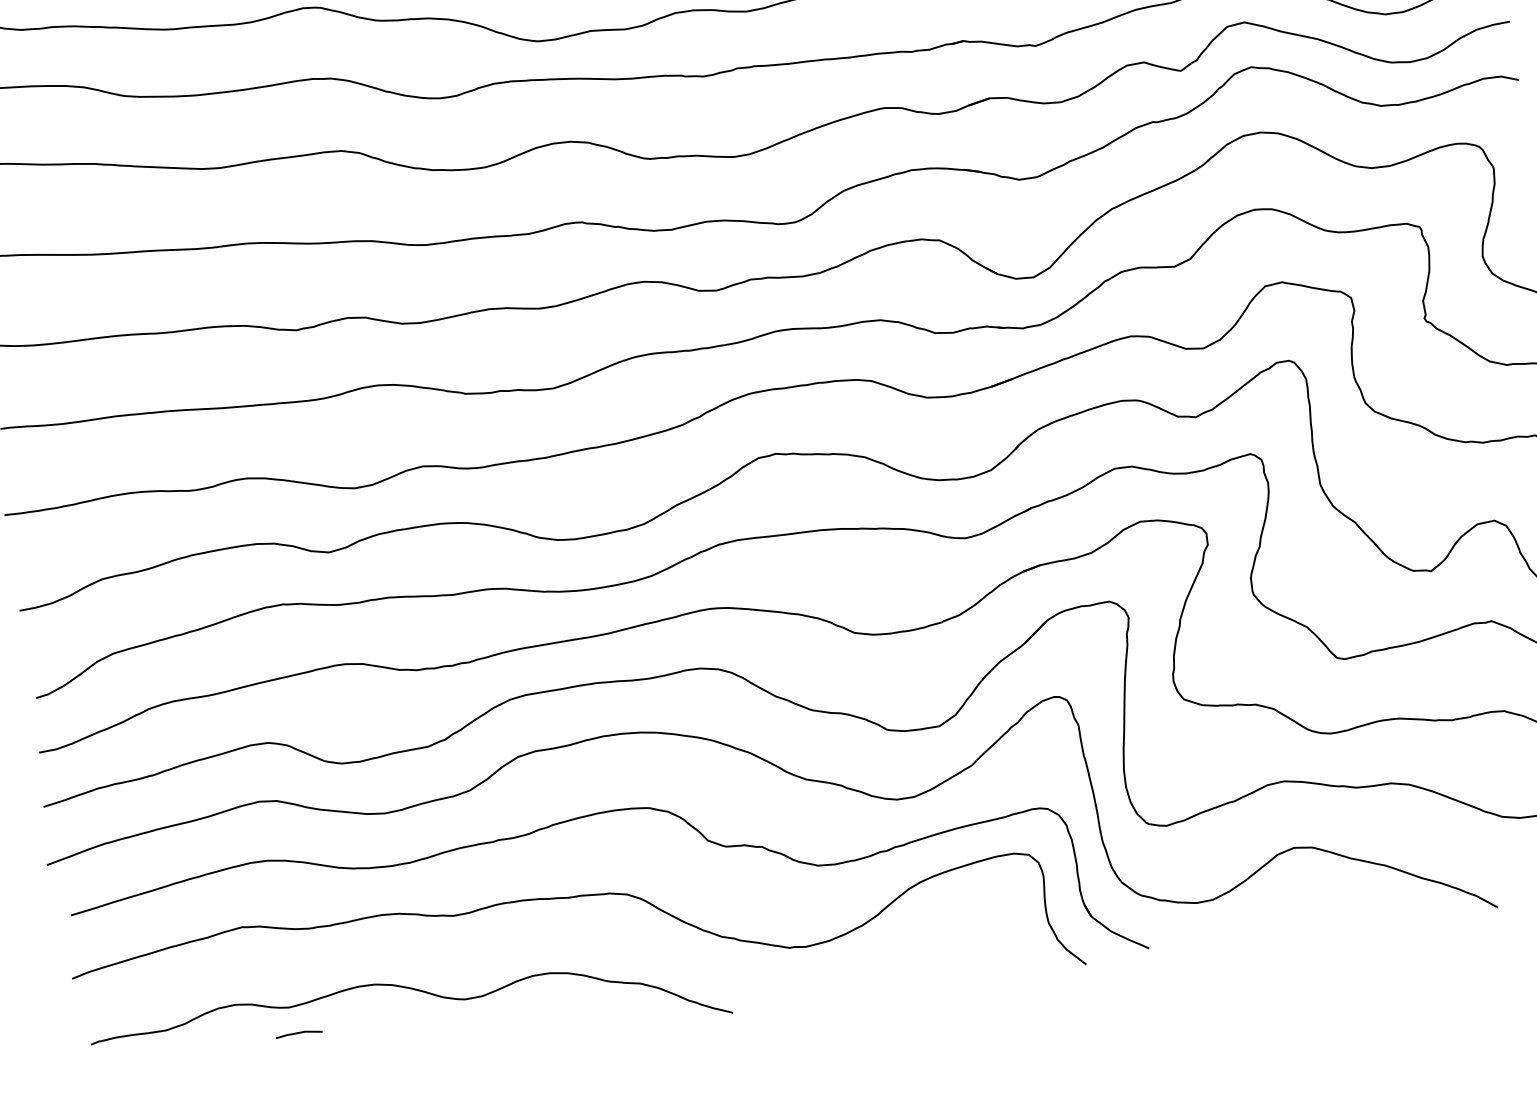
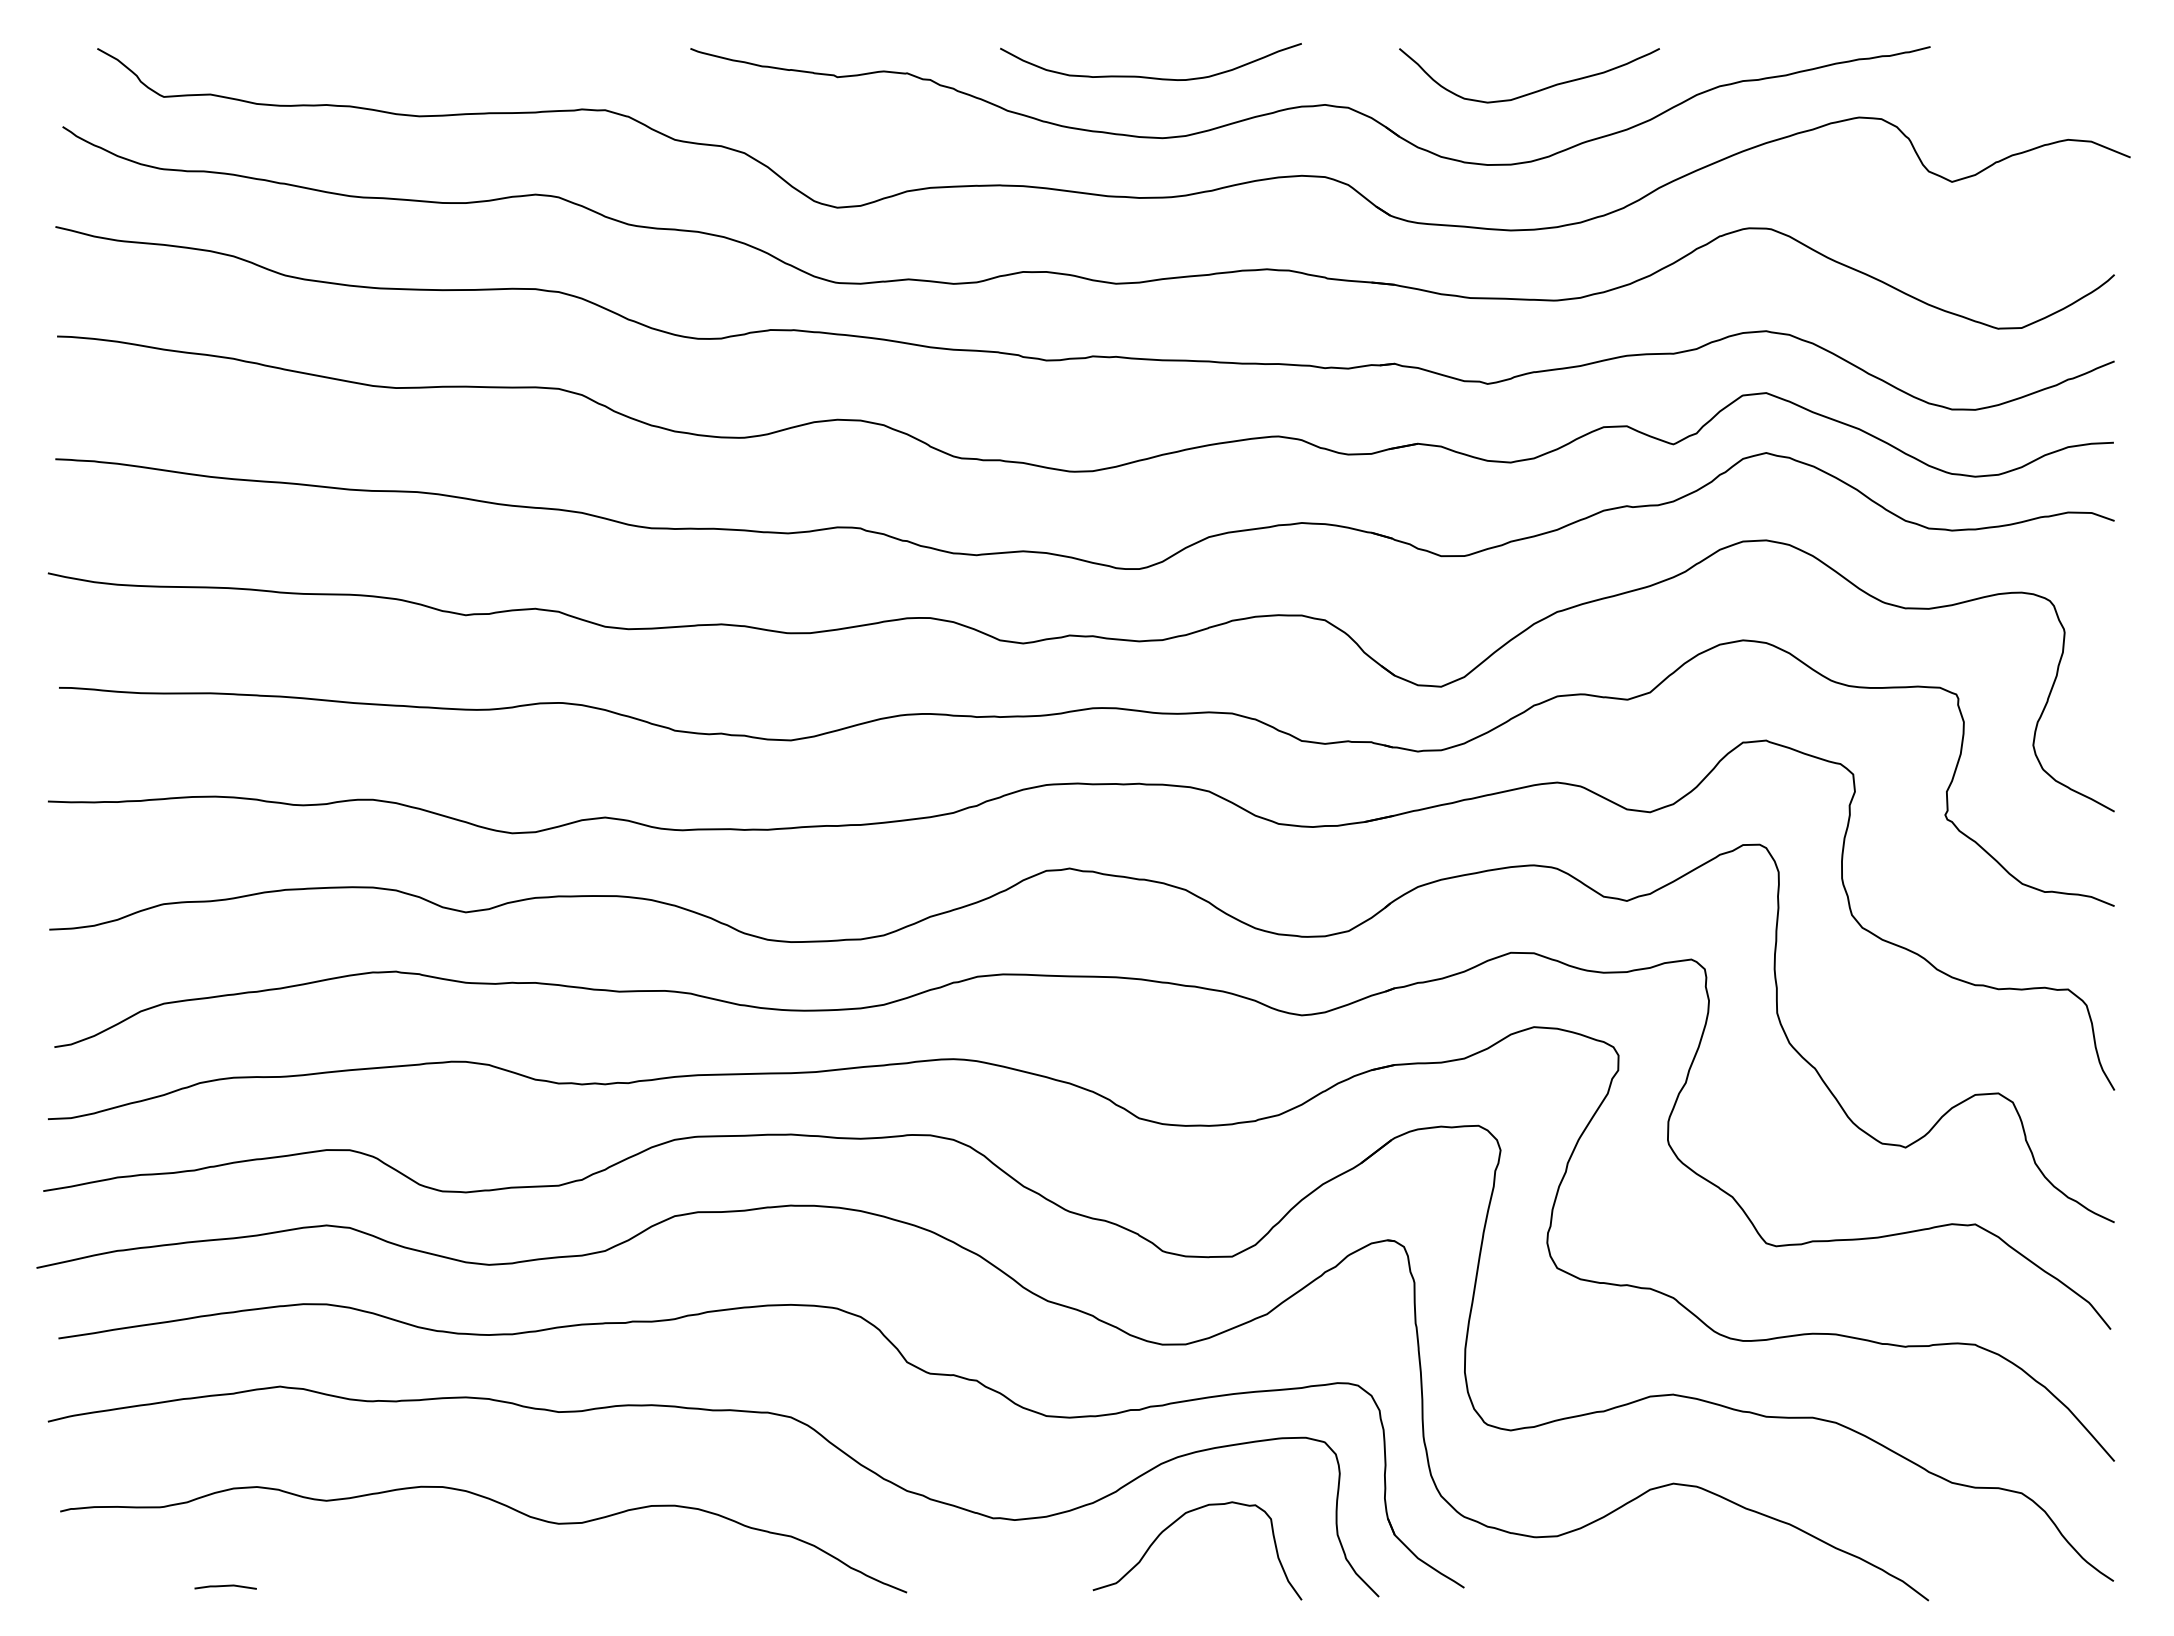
curve: (924, 932) -> (1173, 1524), added
line: (298, 1033) -> (225, 1586), moved

